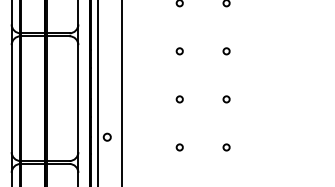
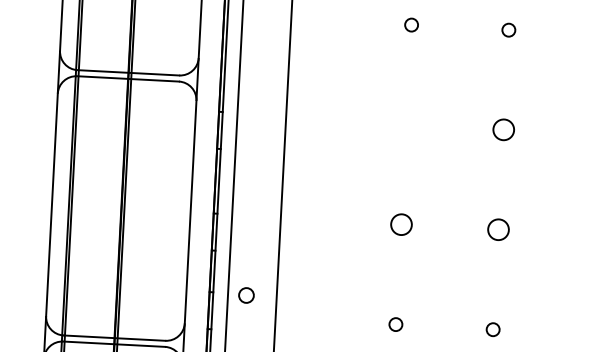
circle: (179, 51) -> (405, 125), removed
circle: (226, 51) -> (503, 130), size x1.6
circle: (179, 99) -> (400, 224), size x1.6
circle: (226, 99) -> (498, 230), size x1.6

